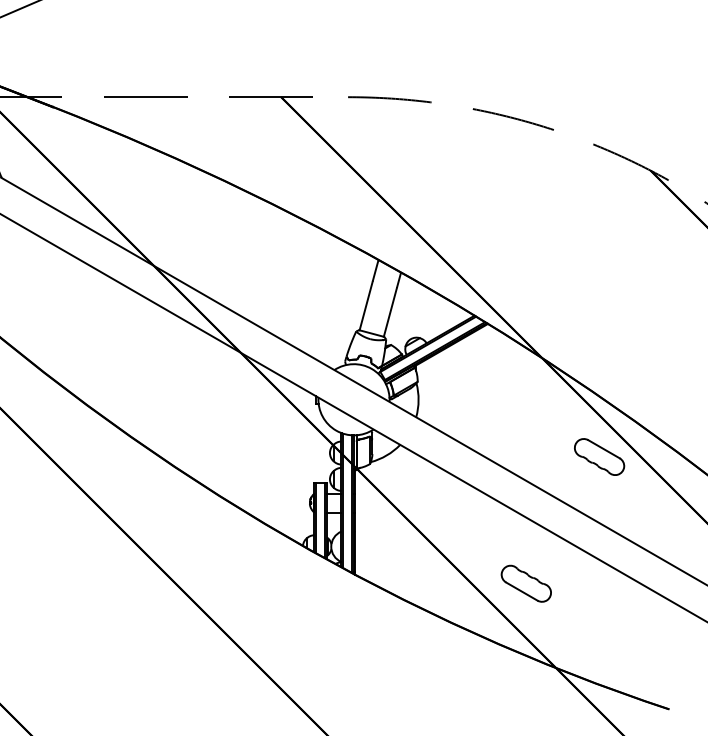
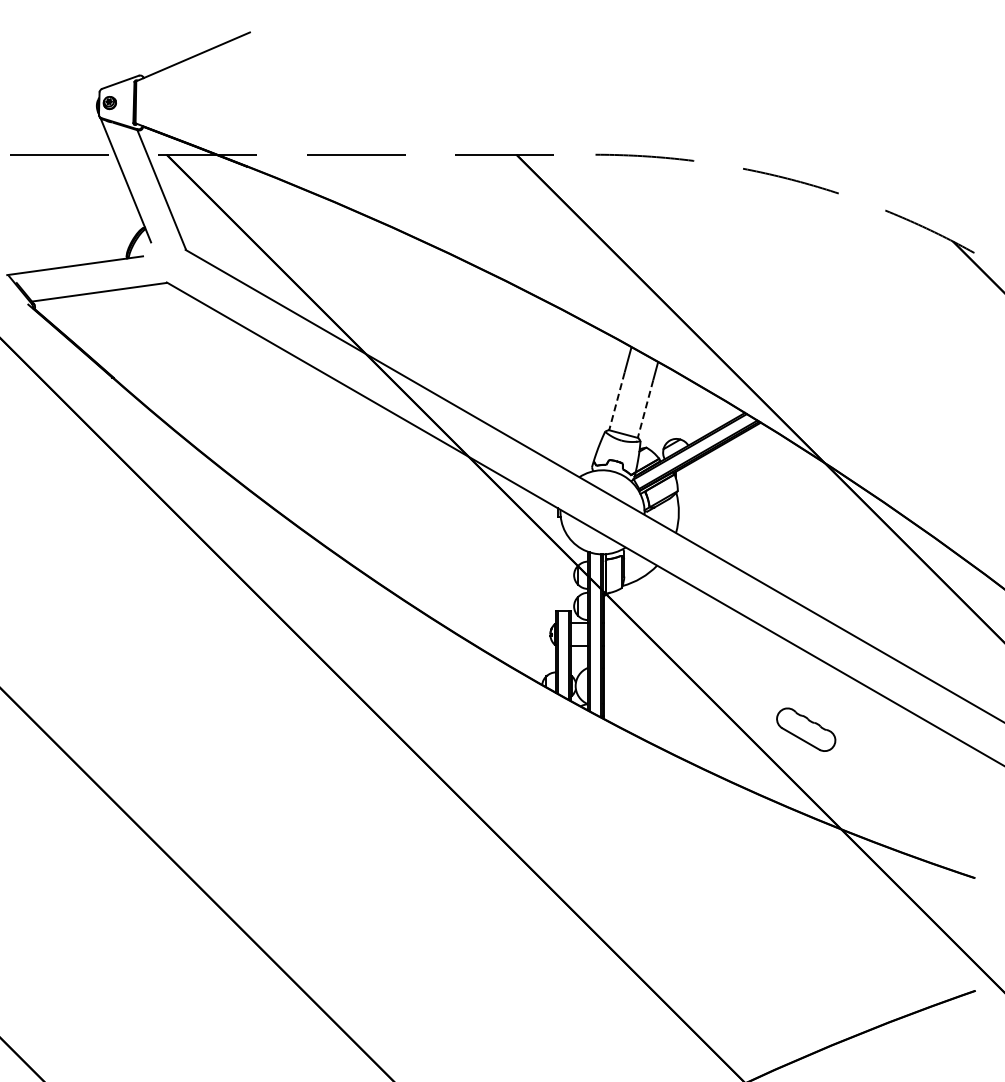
line: (365, 305) -> (616, 401), solid -> dashed
line: (390, 312) -> (645, 409), solid -> dashed
part: (599, 456) -> (892, 579), removed

